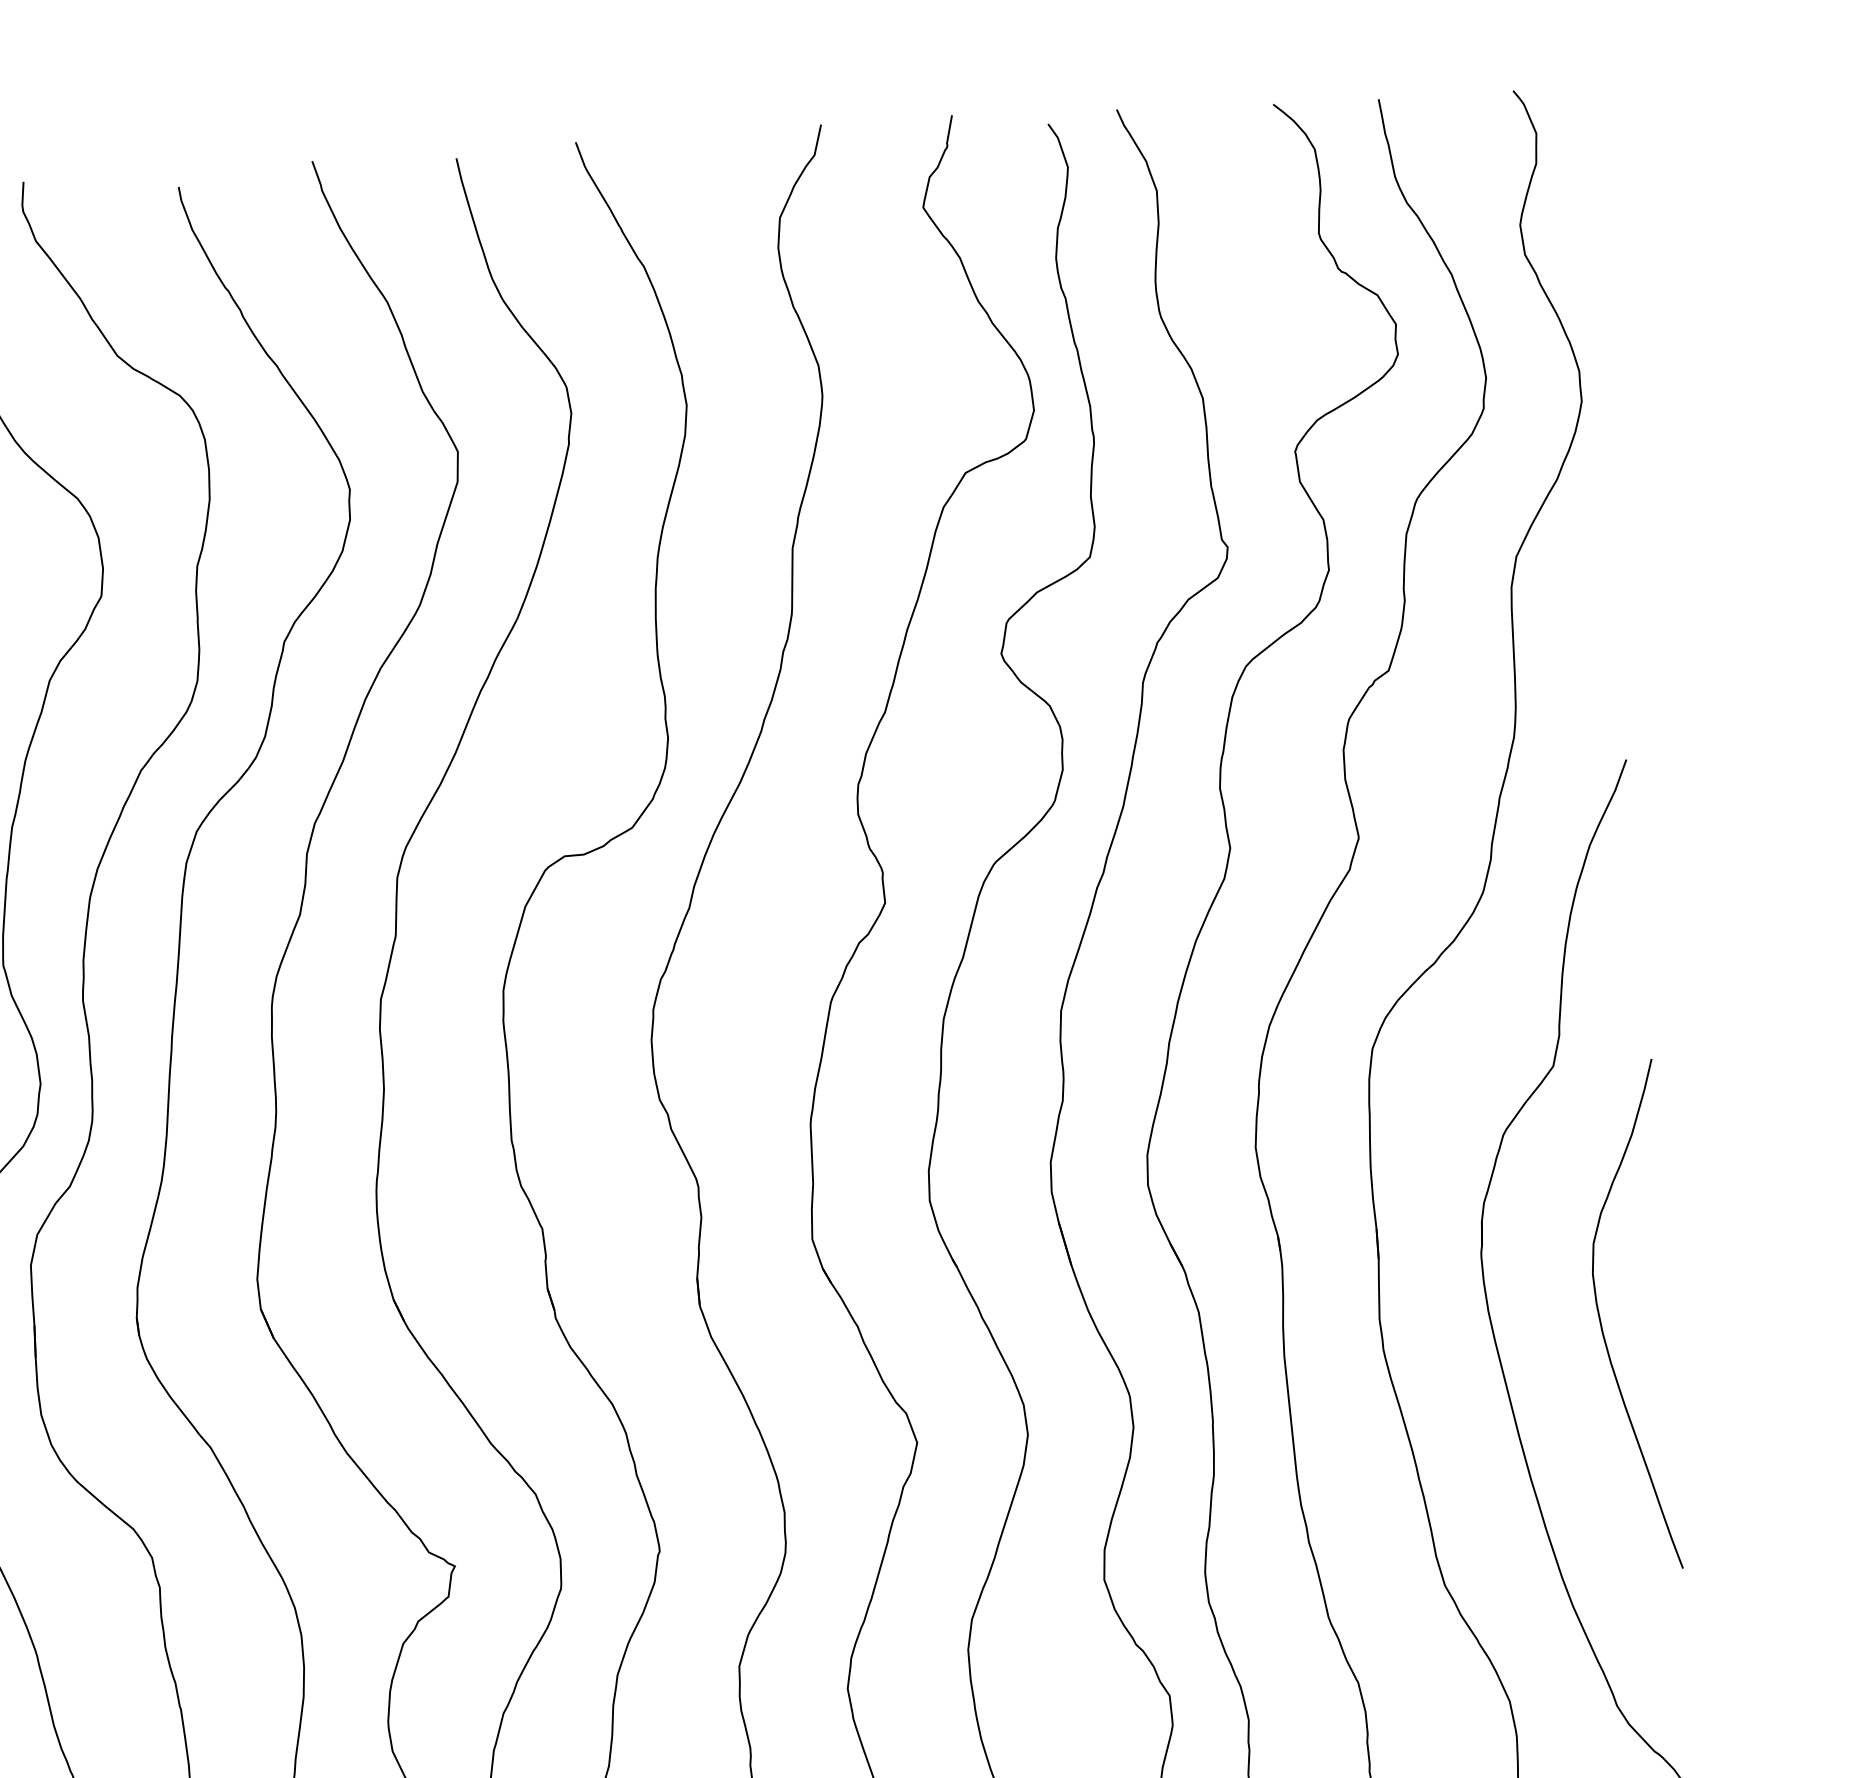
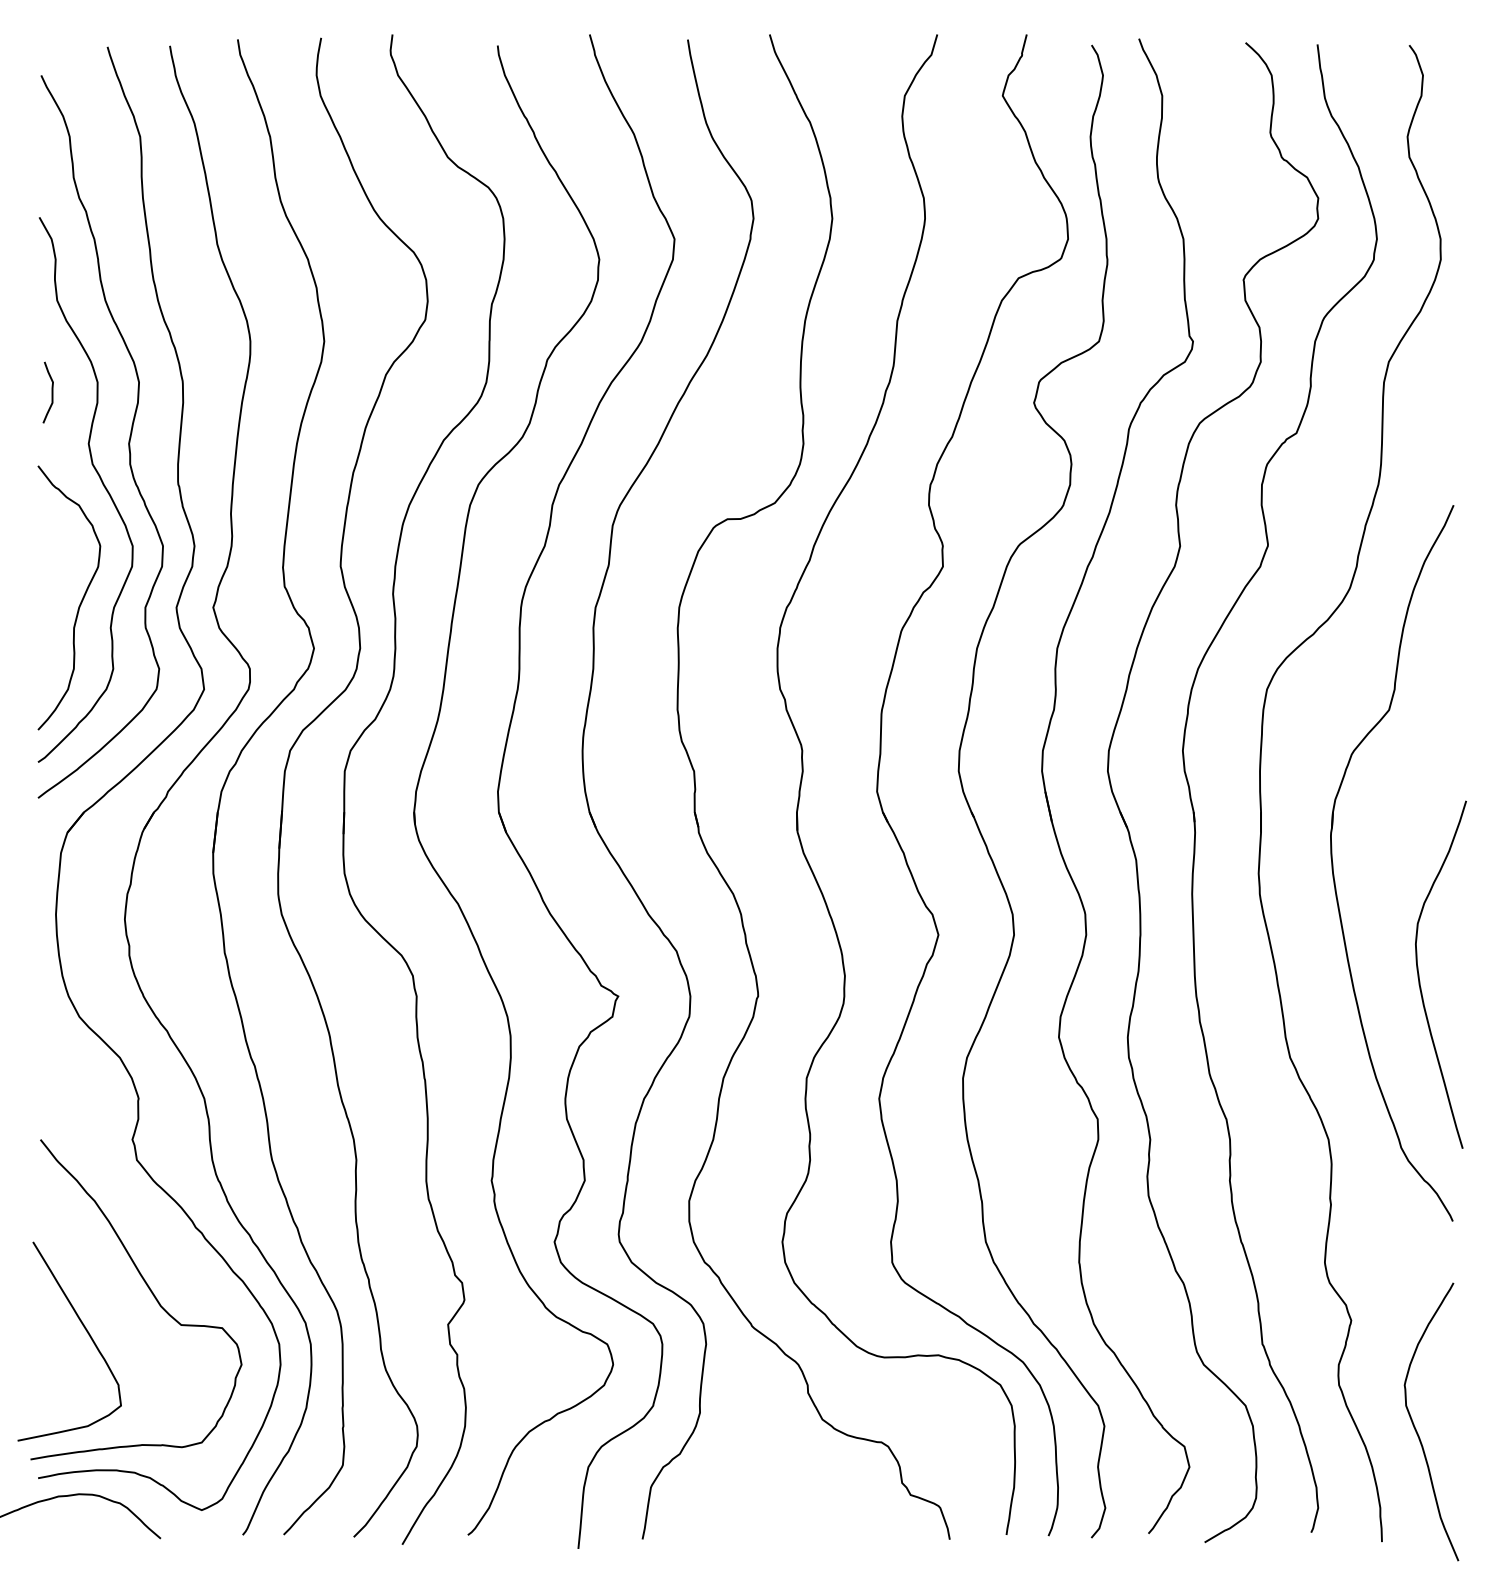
curve: (1601, 1318) -> (1419, 974), moved

